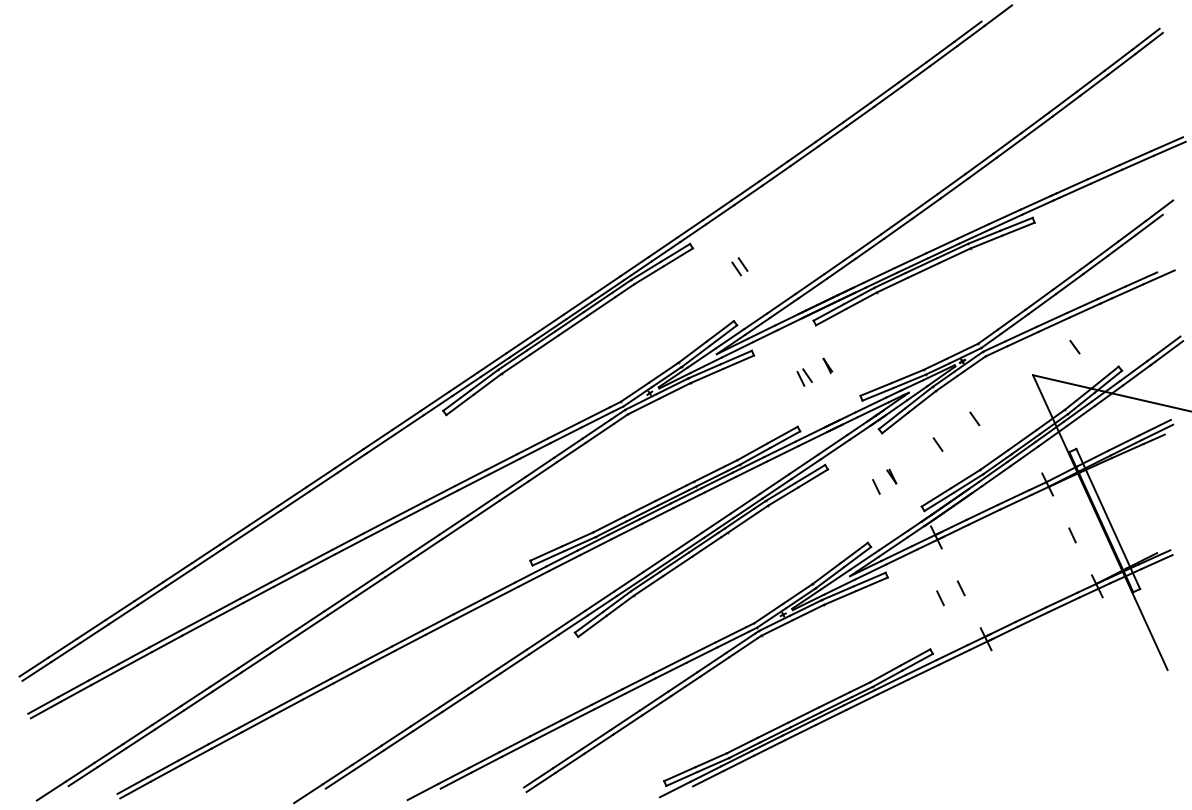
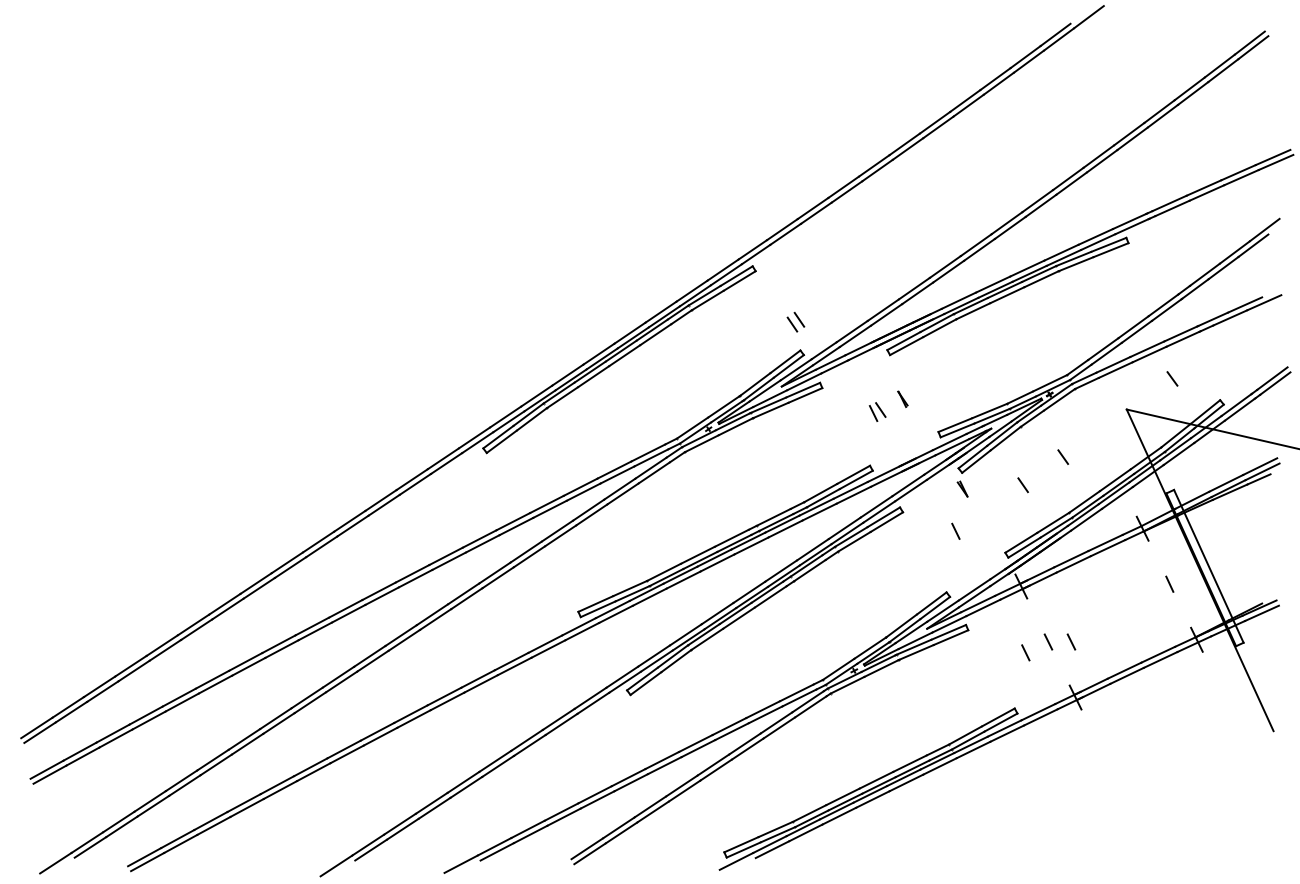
part: (739, 267) -> (795, 322), moved
part: (891, 476) -> (962, 488), moved
line: (982, 587) -> (1071, 641), added

